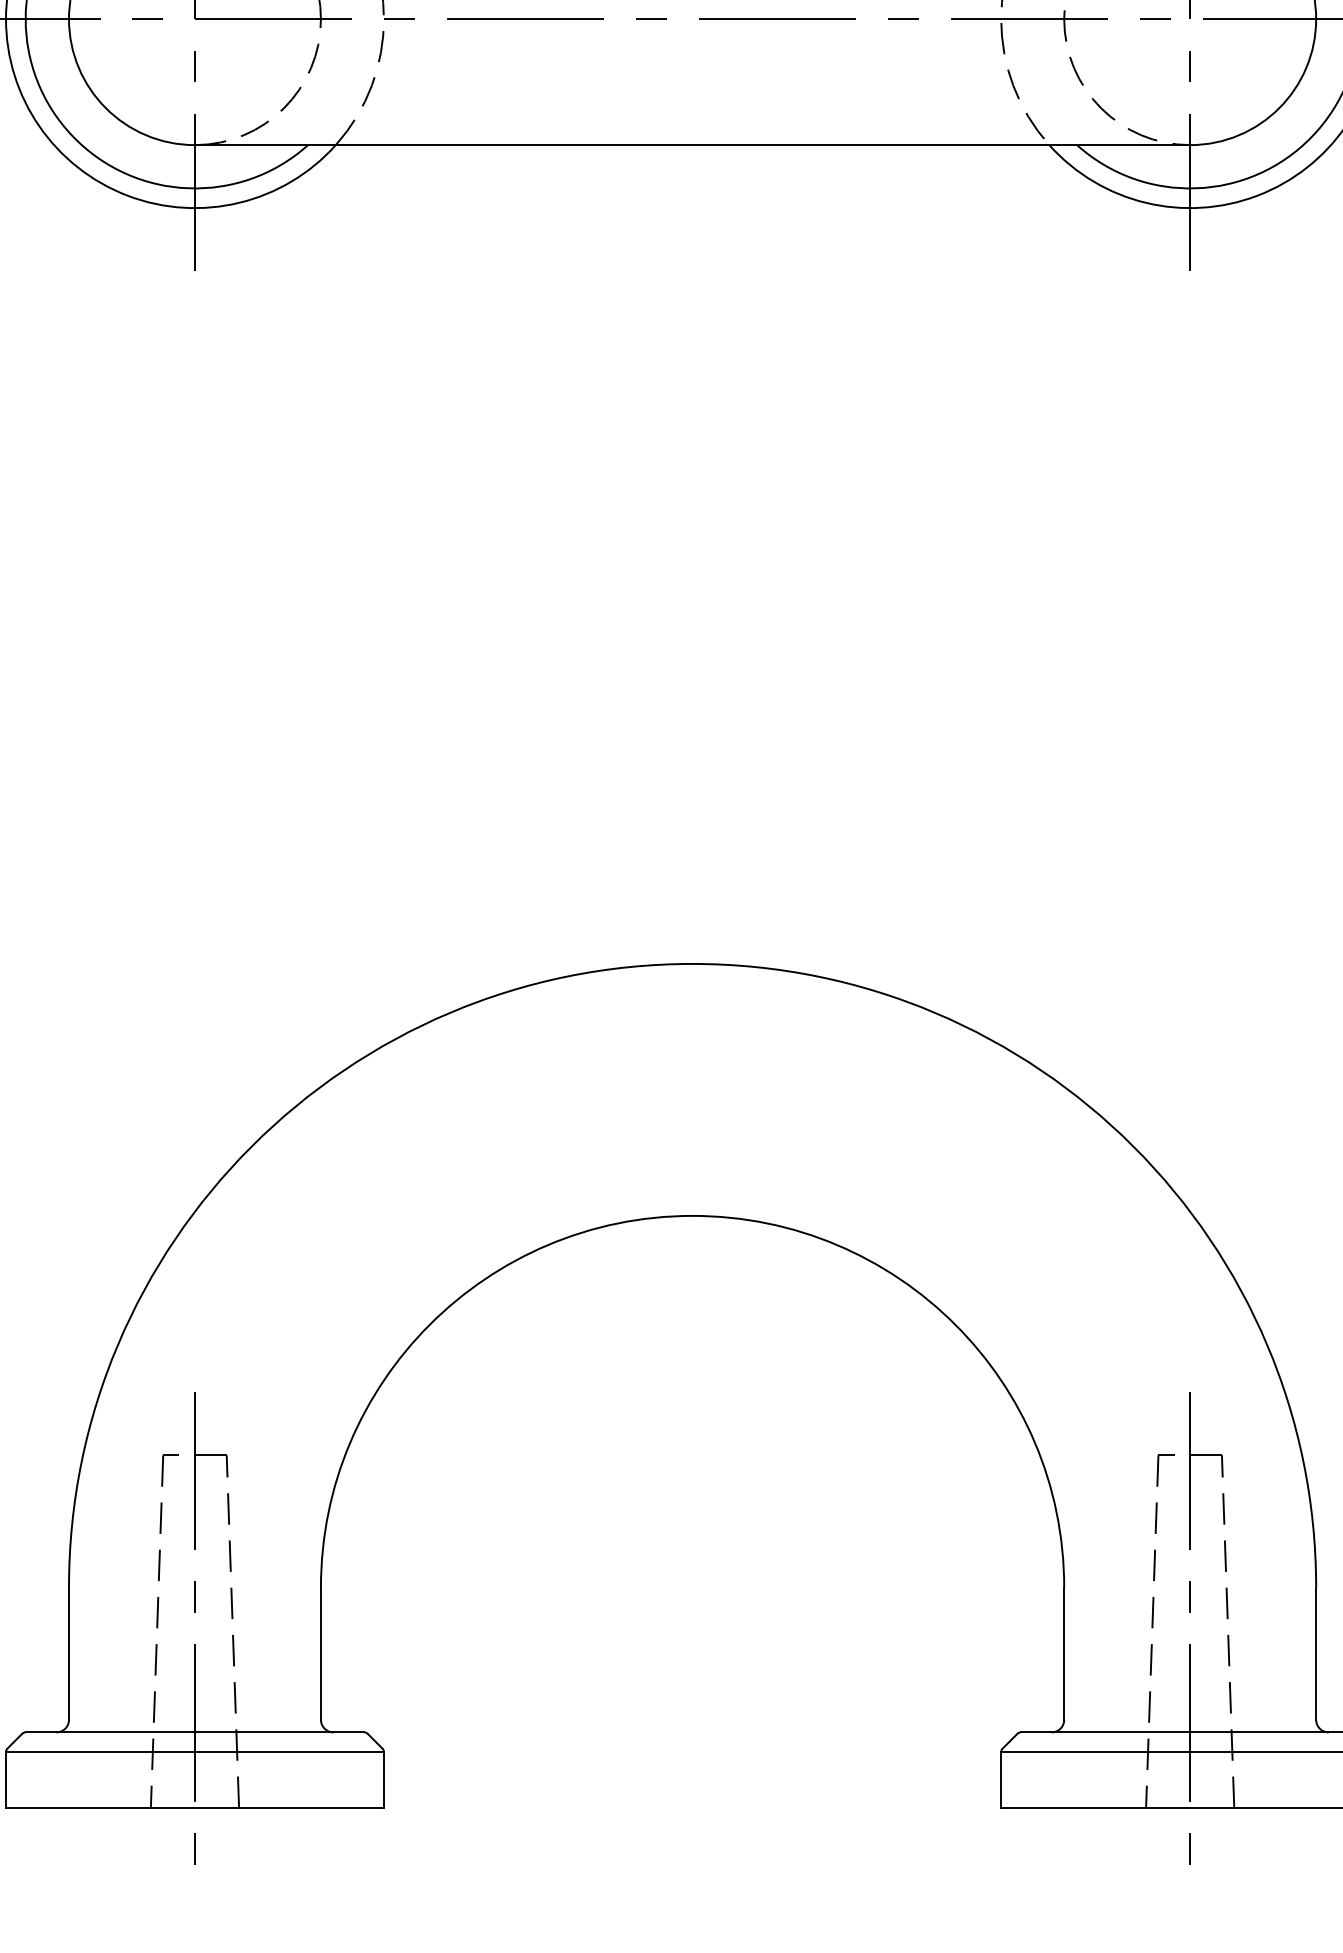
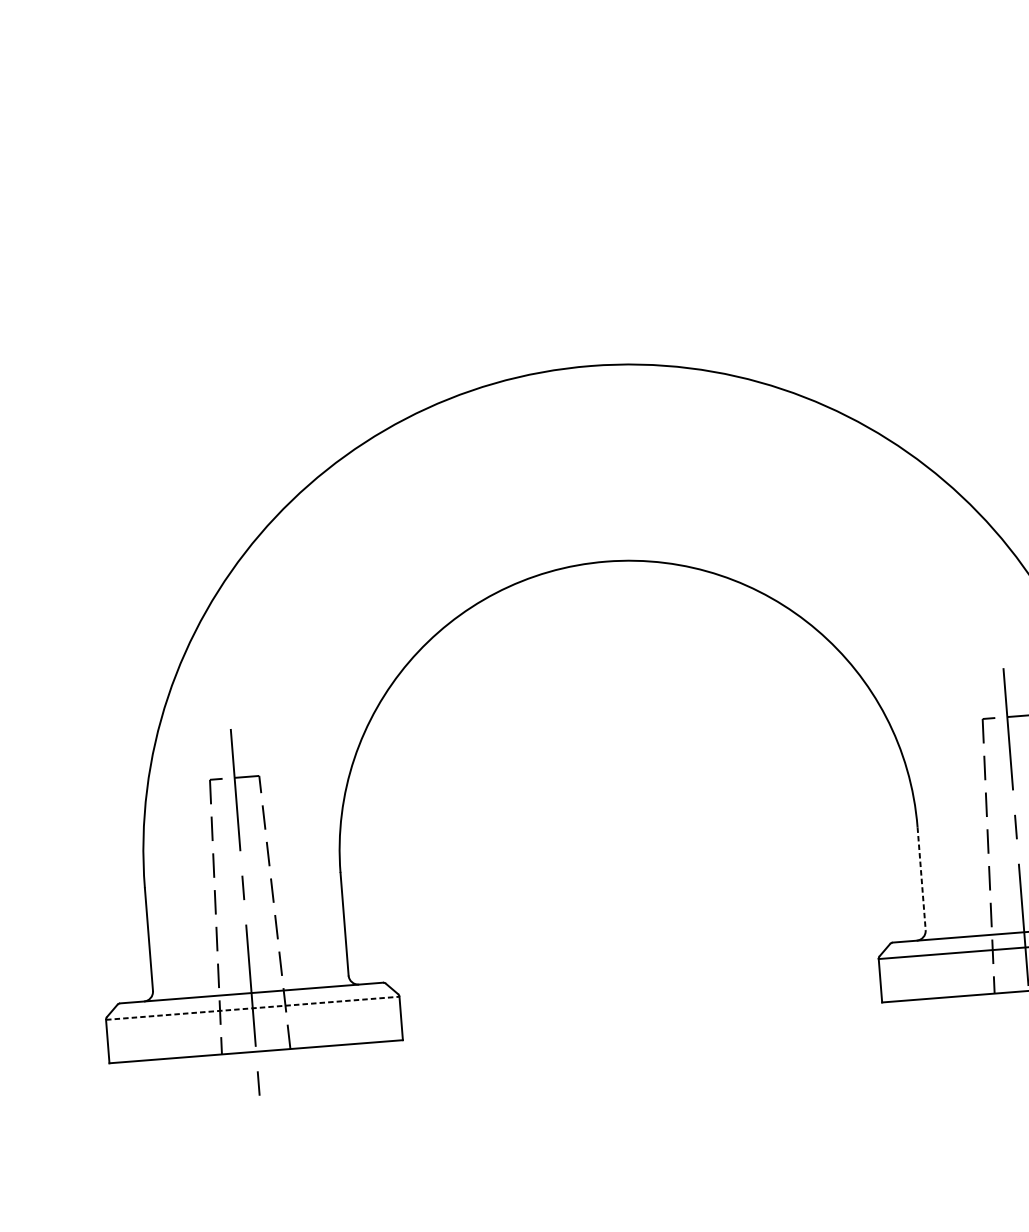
line: (1064, 1654) -> (921, 879), solid -> dashed
line: (194, 1752) -> (252, 1008), solid -> dashed

